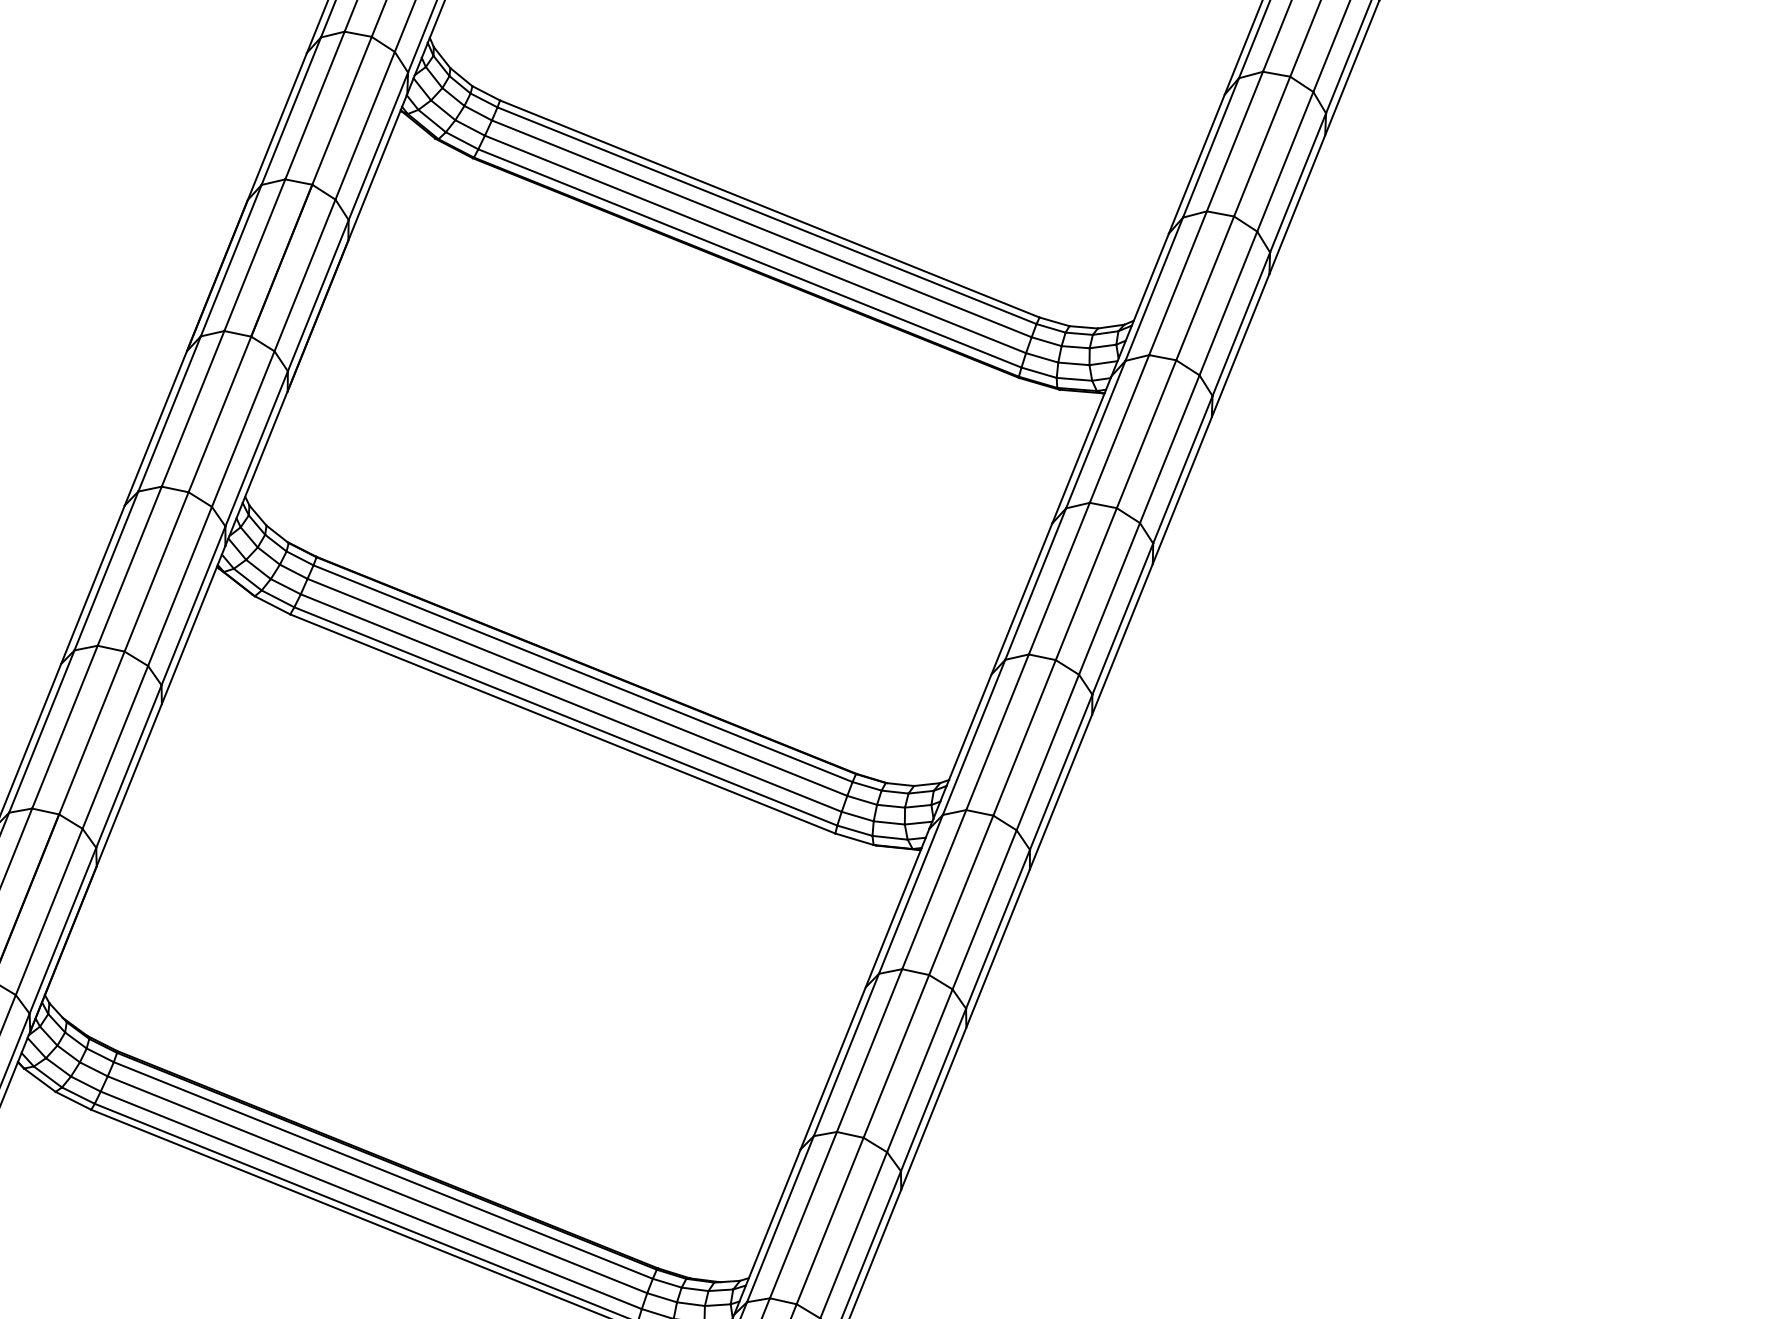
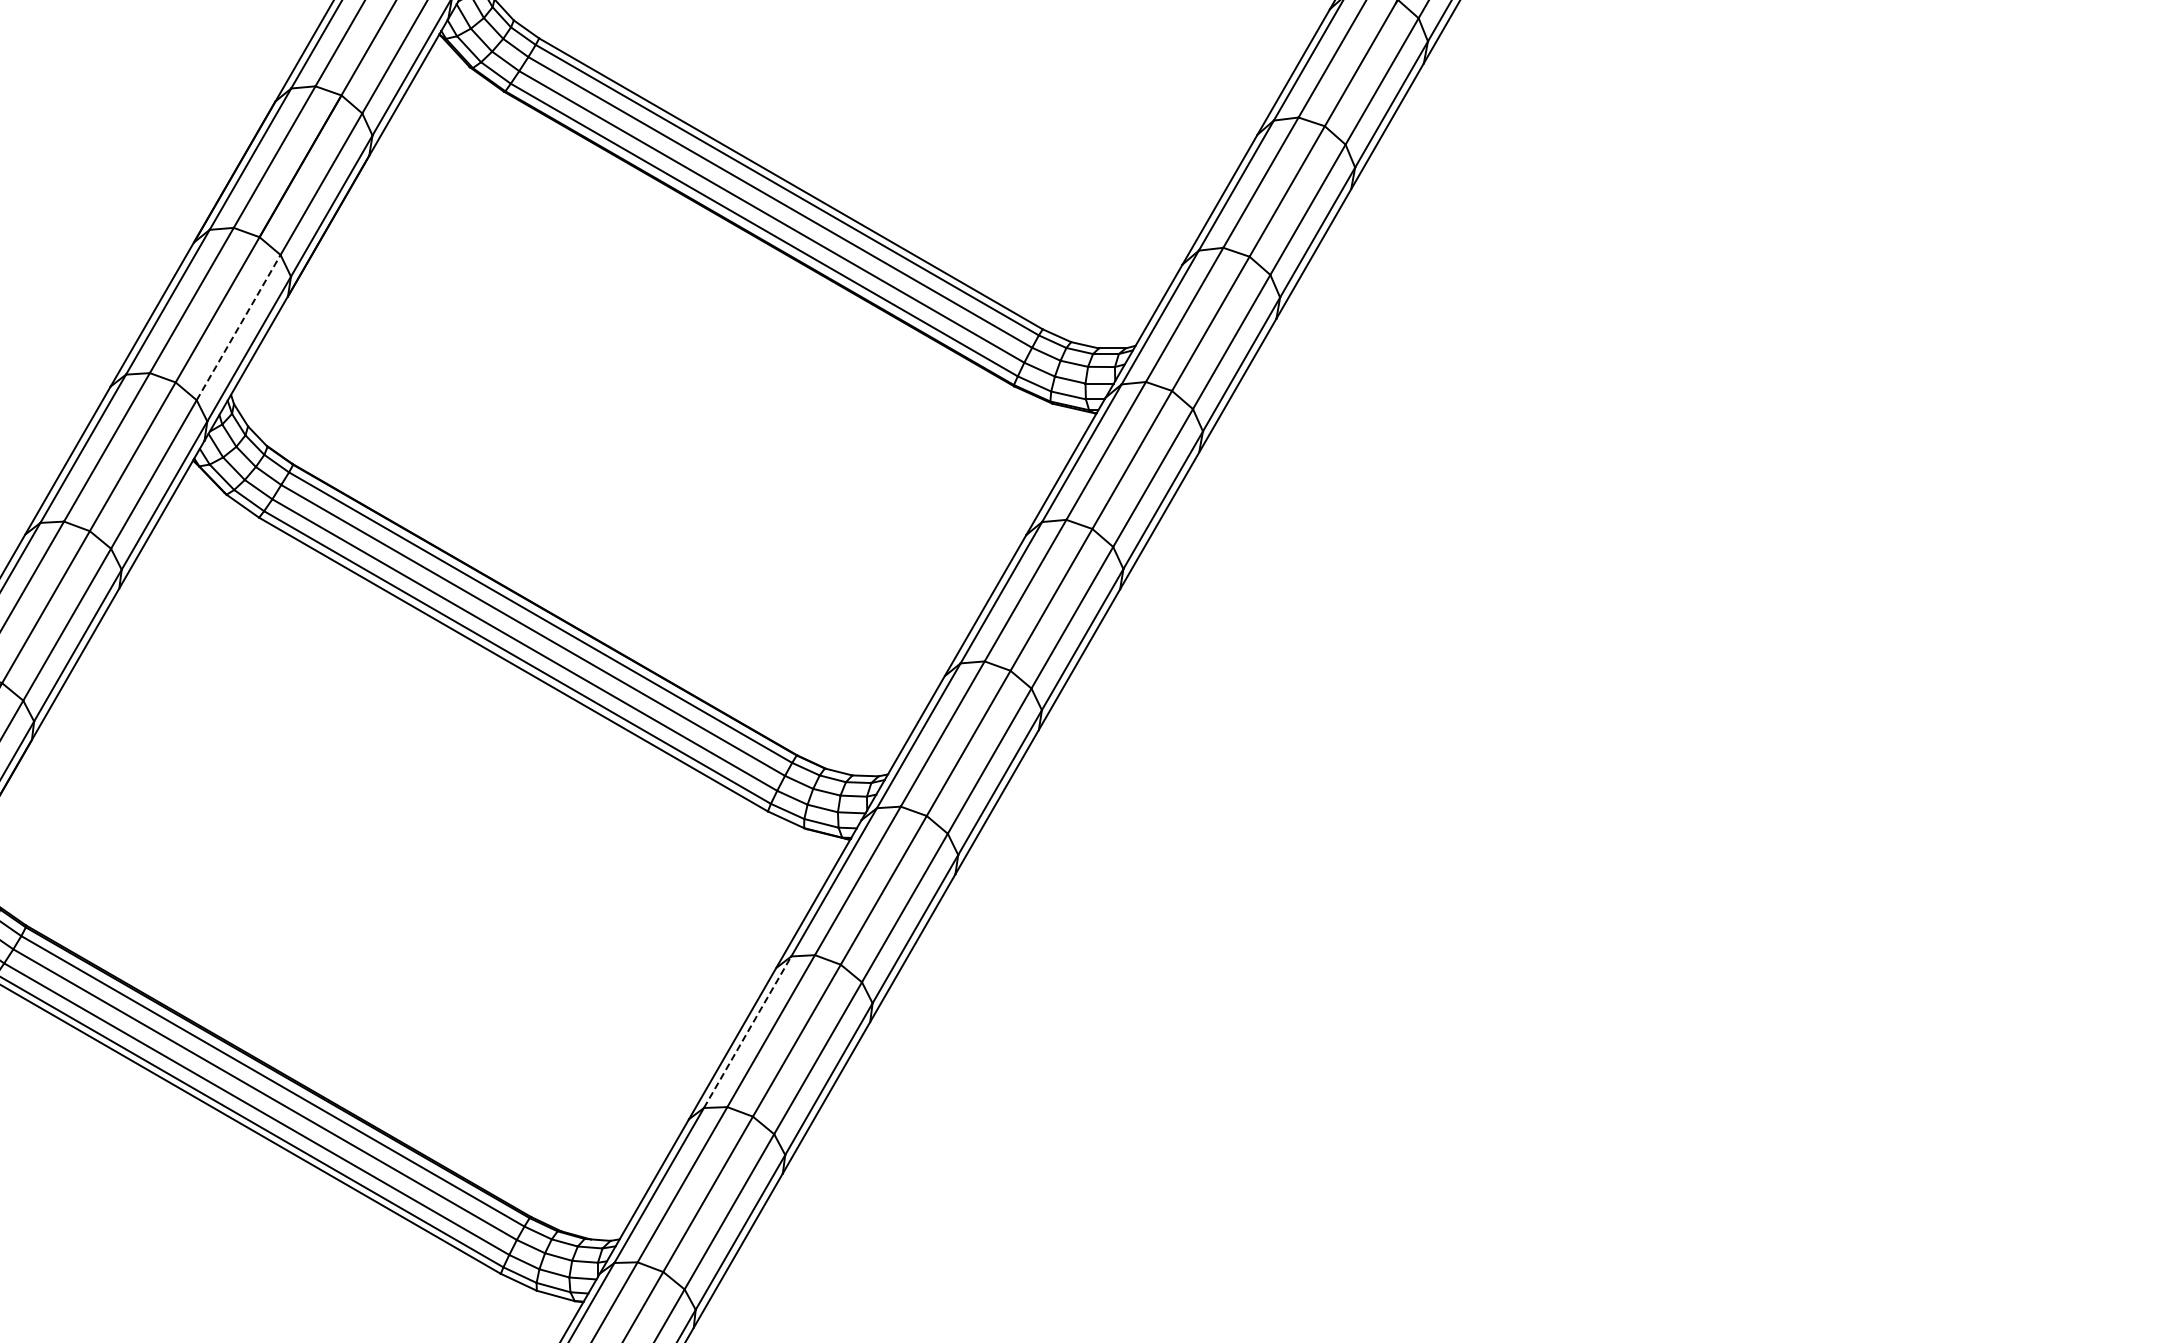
line: (243, 429) -> (238, 327), solid -> dashed
line: (846, 1054) -> (747, 1031), solid -> dashed

